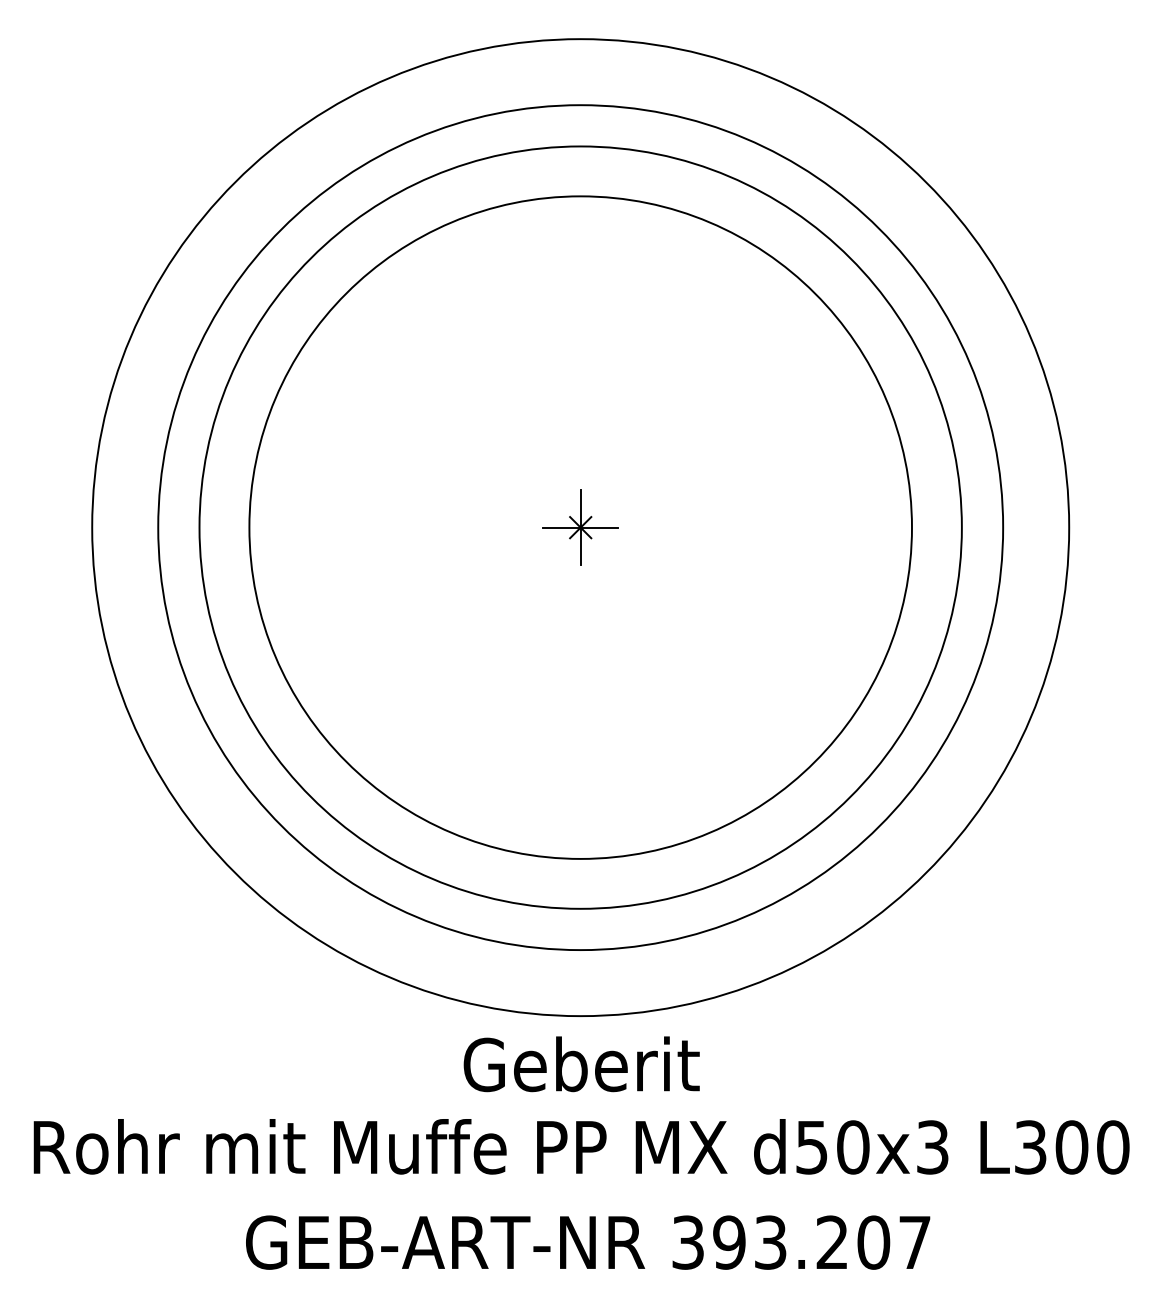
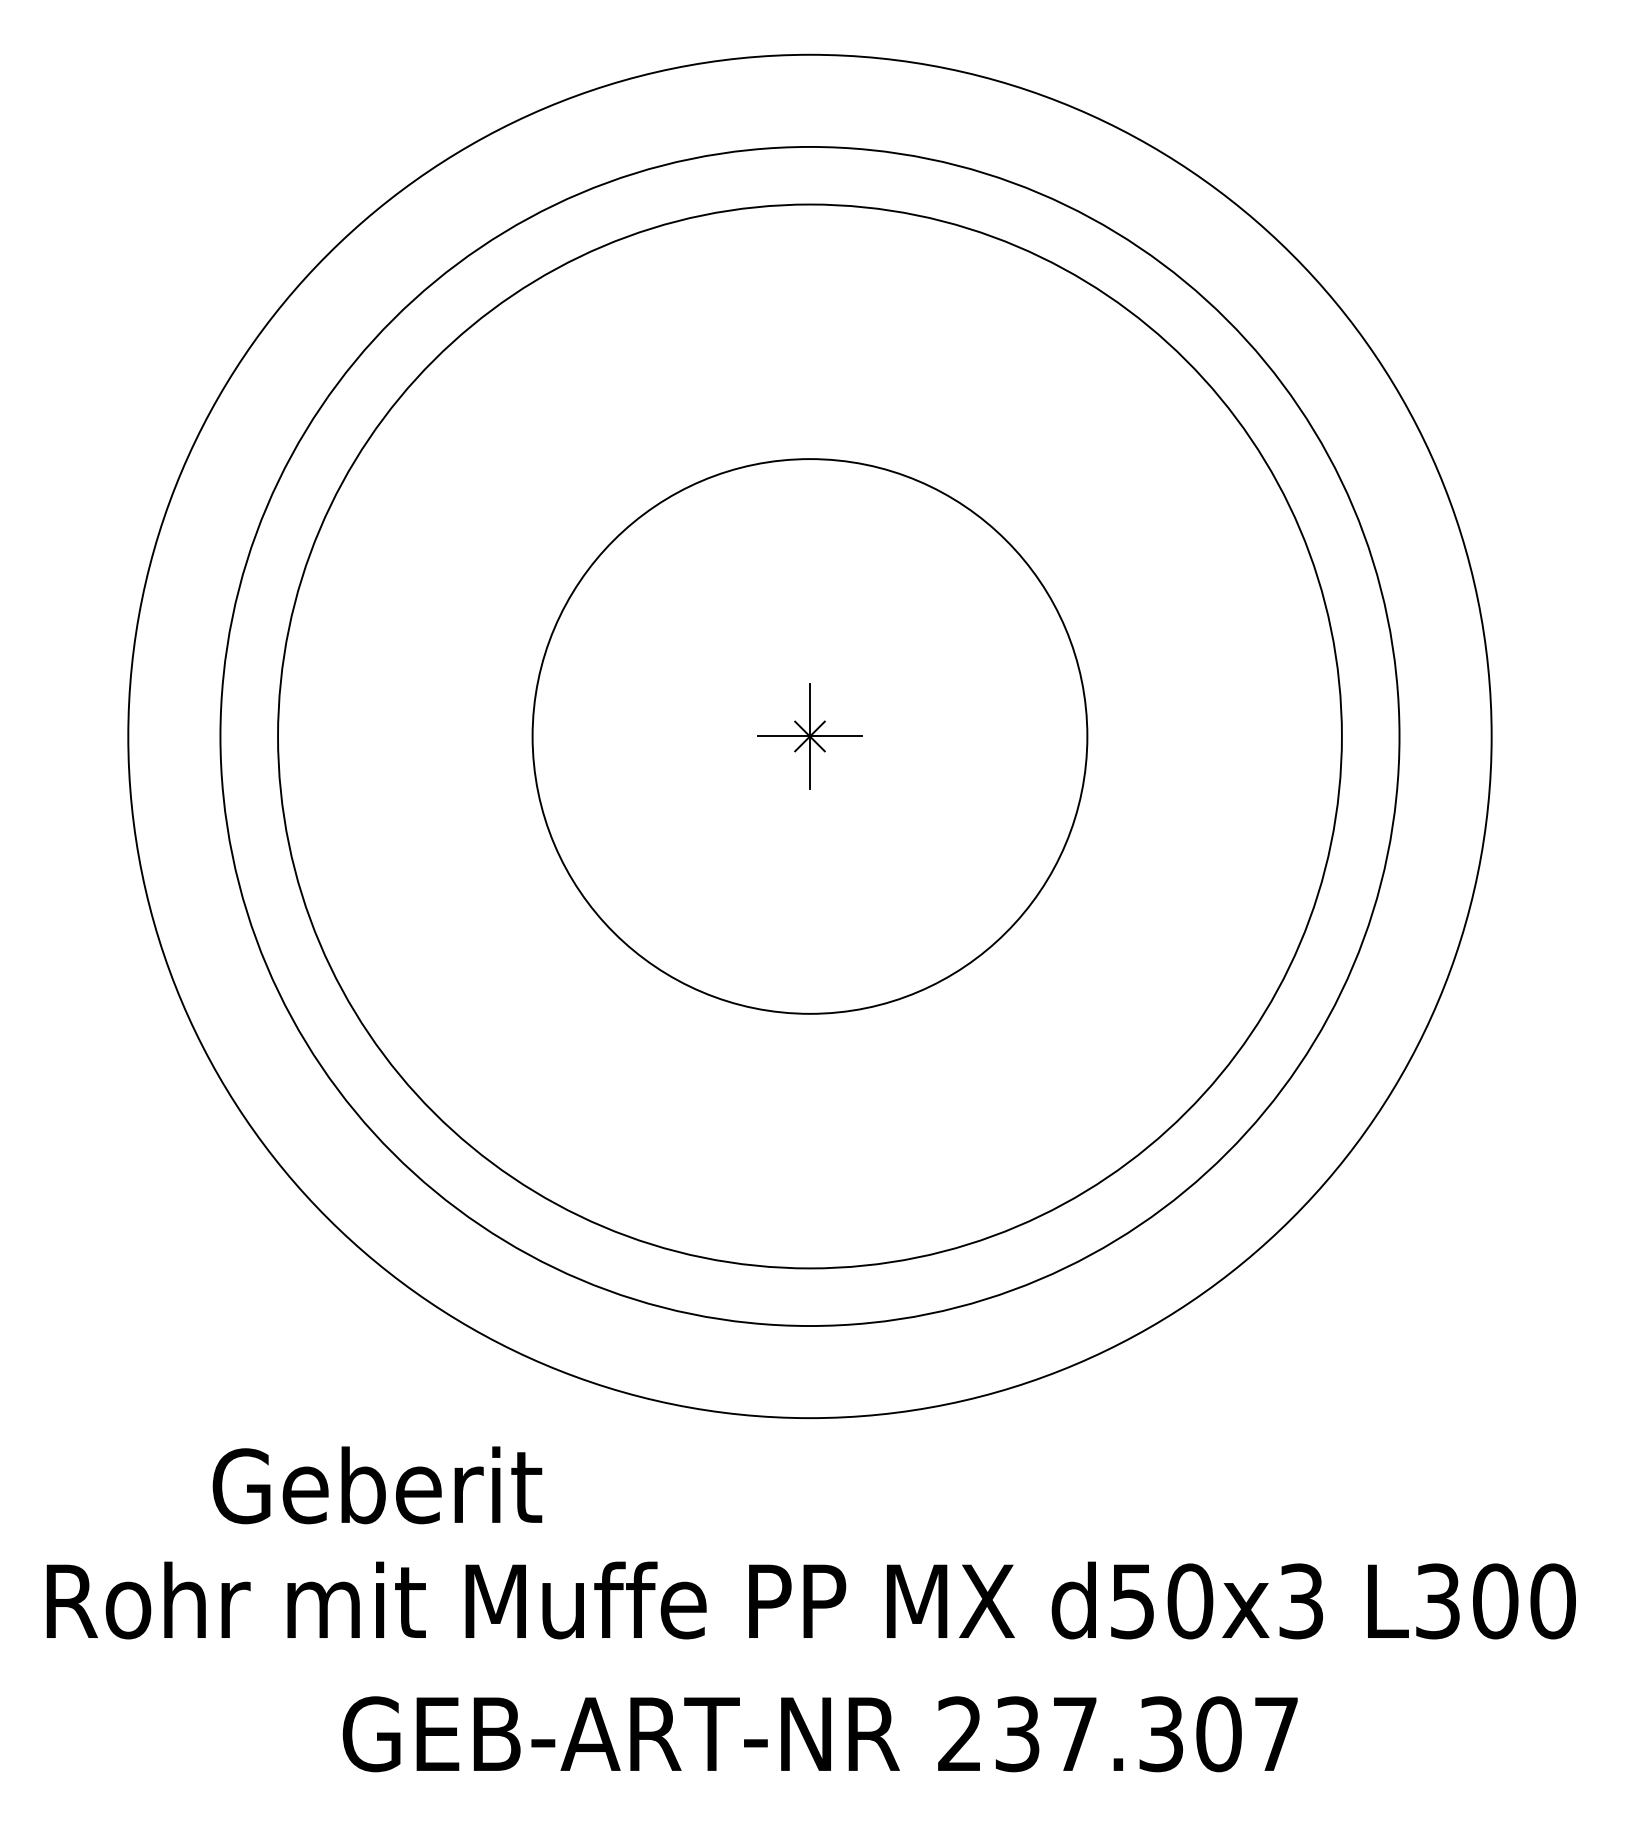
circle: (580, 527) -> (809, 736), size x0.6
text: (581, 1064) -> (377, 1485), moved
text: (760, 1242) -> (1060, 1734), 393.207 -> 237.307

